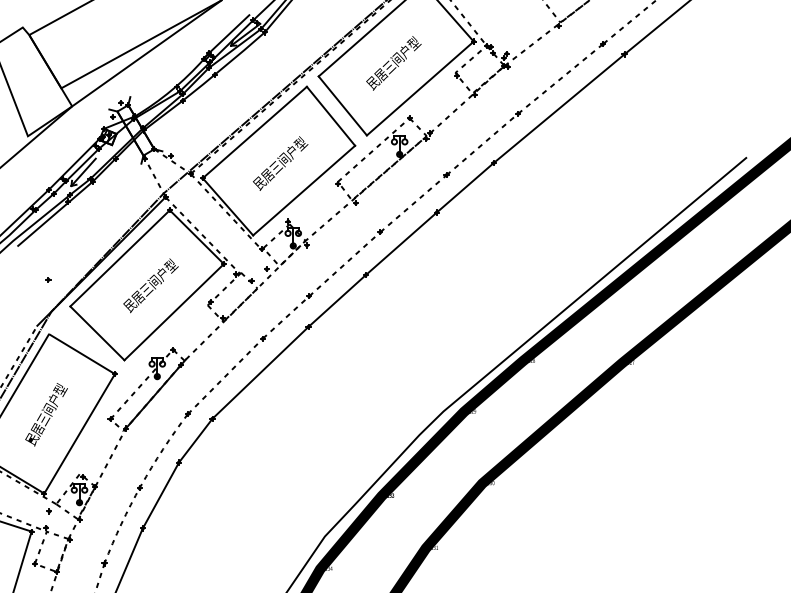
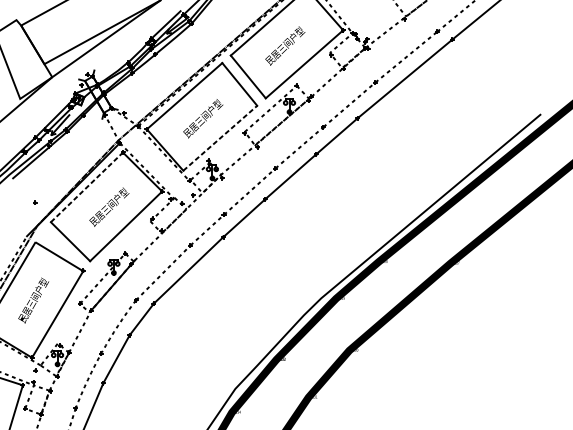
line: (304, 190) -> (220, 138), solid -> dashed
line: (120, 258) -> (87, 187), solid -> dashed

